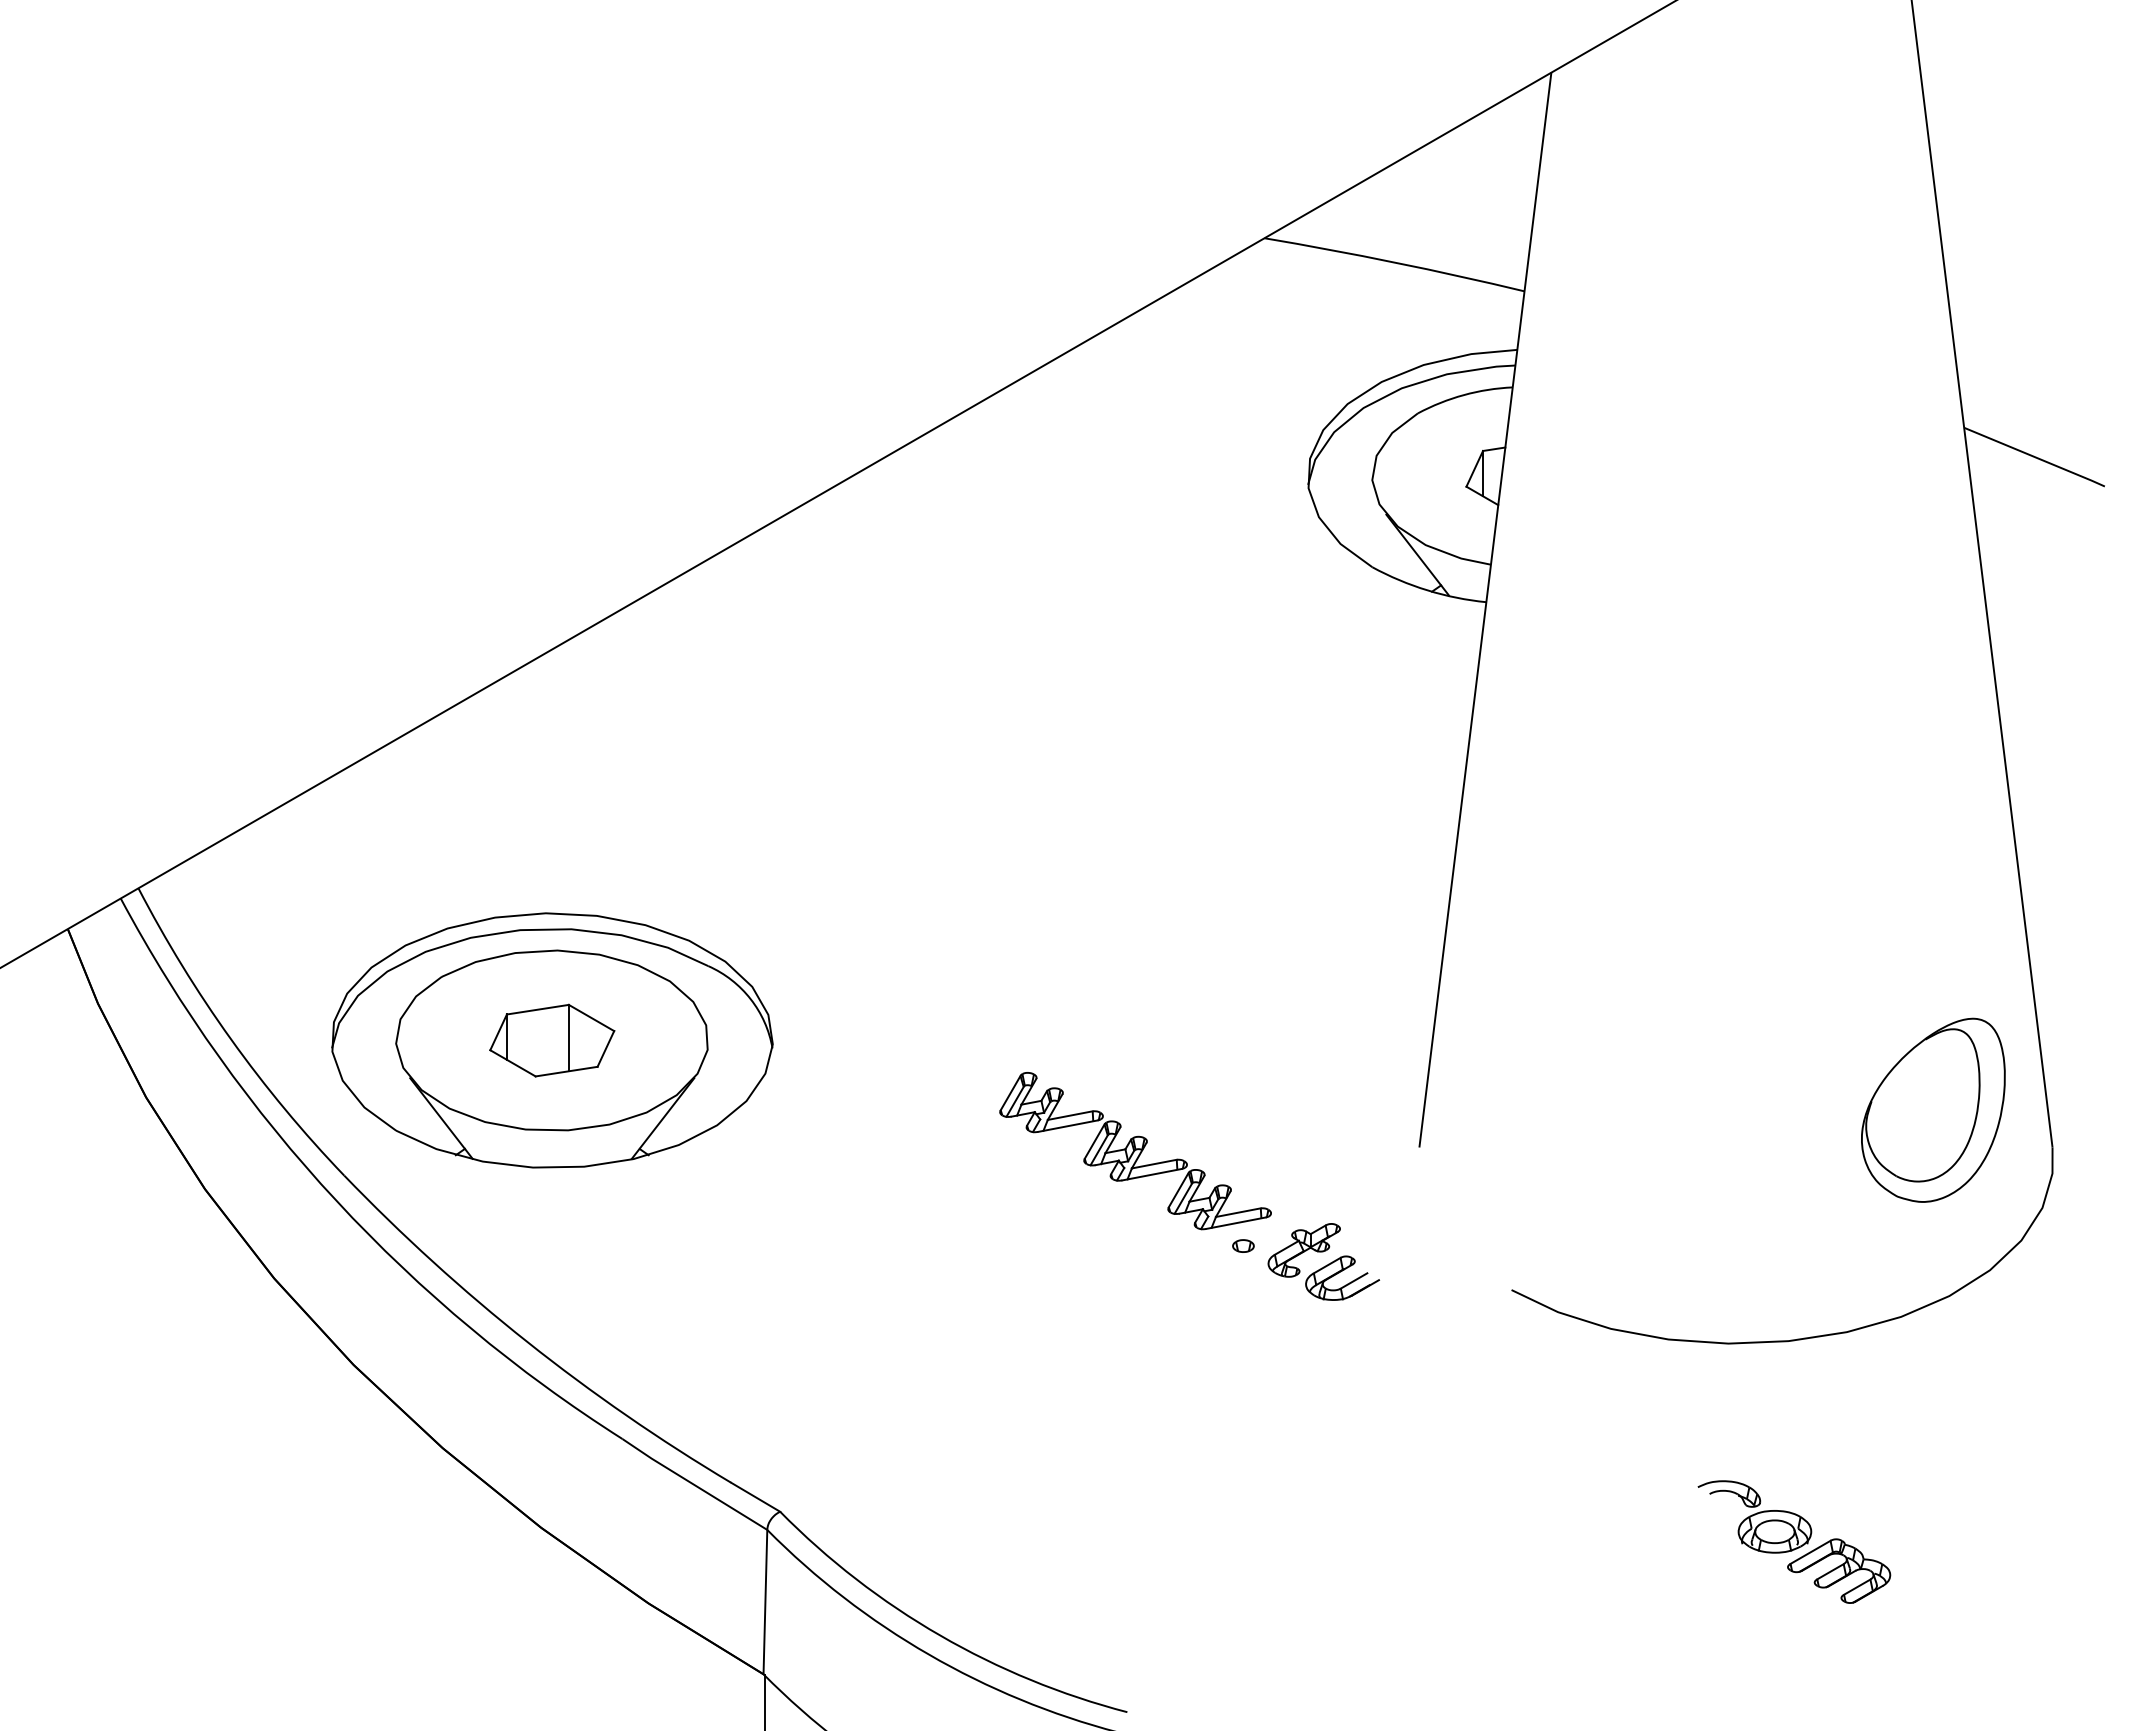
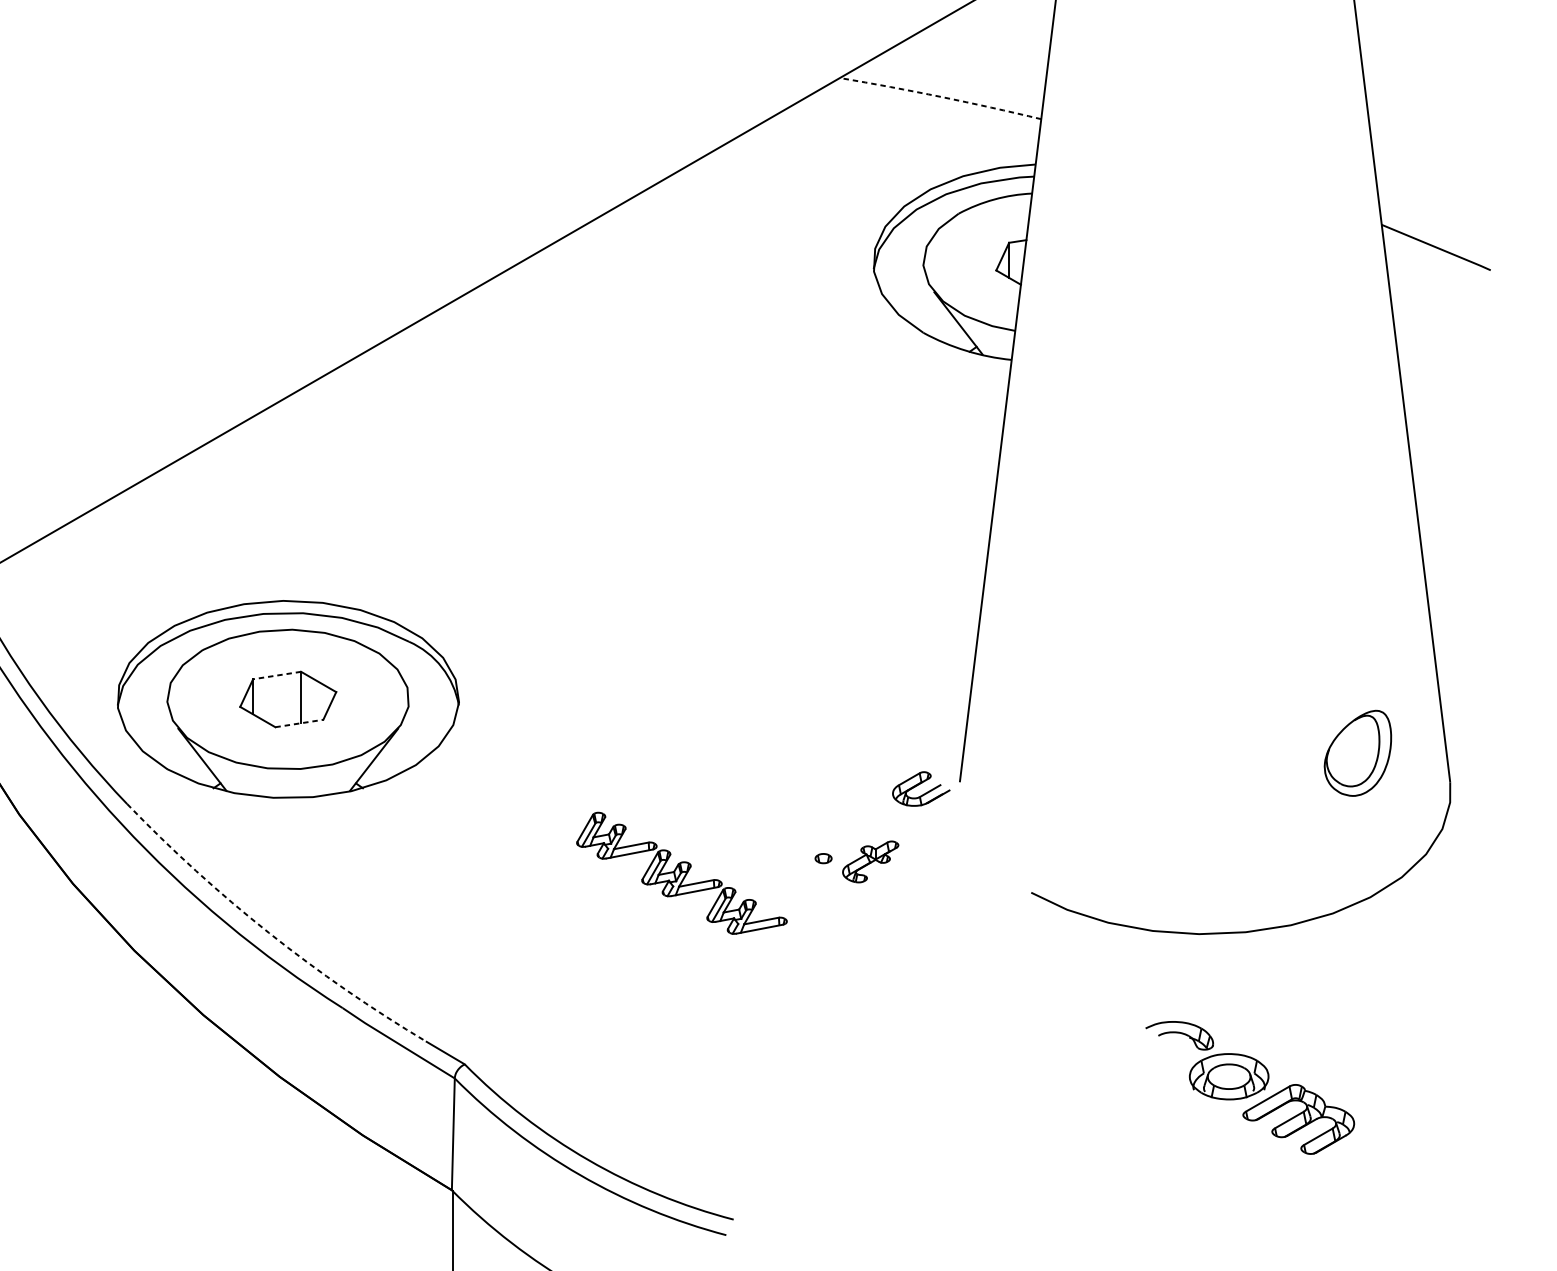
arc: (1394, 262) -> (940, 96), solid -> dashed
line: (537, 1009) -> (276, 675), solid -> dashed
line: (567, 1071) -> (300, 723), solid -> dashed
part: (1933, 1109) -> (1358, 752), size x0.6
part: (1135, 1151) -> (681, 873), moved
part: (1342, 1277) -> (921, 788), moved
arc: (527, 1342) -> (269, 933), solid -> dashed
part: (1794, 1541) -> (1250, 1087), size x1.4

